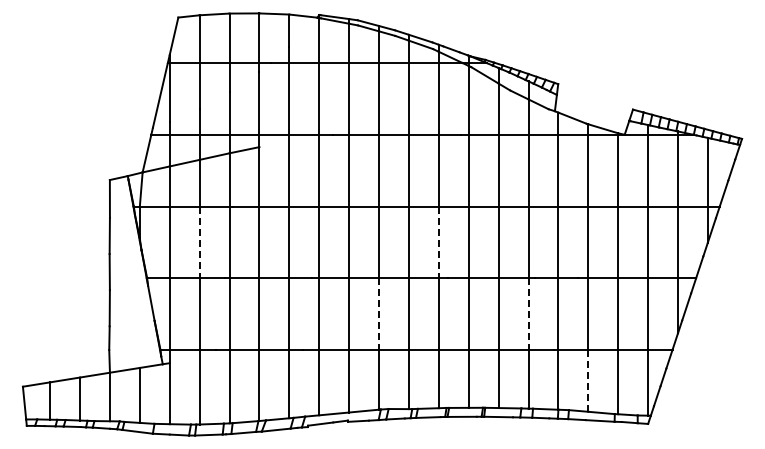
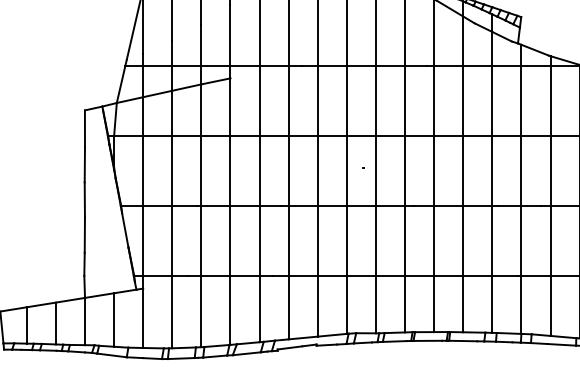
line: (199, 242) -> (172, 171), dashed -> solid
line: (438, 242) -> (404, 171), dashed -> solid
line: (379, 314) -> (347, 241), dashed -> solid
line: (528, 314) -> (492, 241), dashed -> solid
line: (588, 380) -> (550, 305), dashed -> solid

